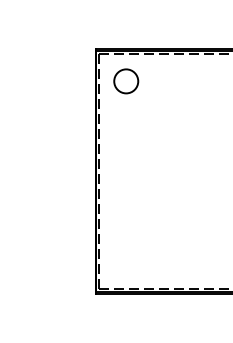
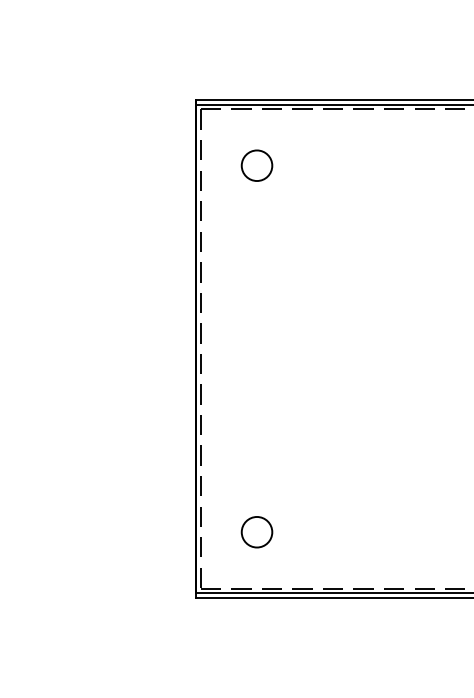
circle: (126, 81) -> (257, 165), size x0.62
circle: (126, 261) -> (257, 532), added

